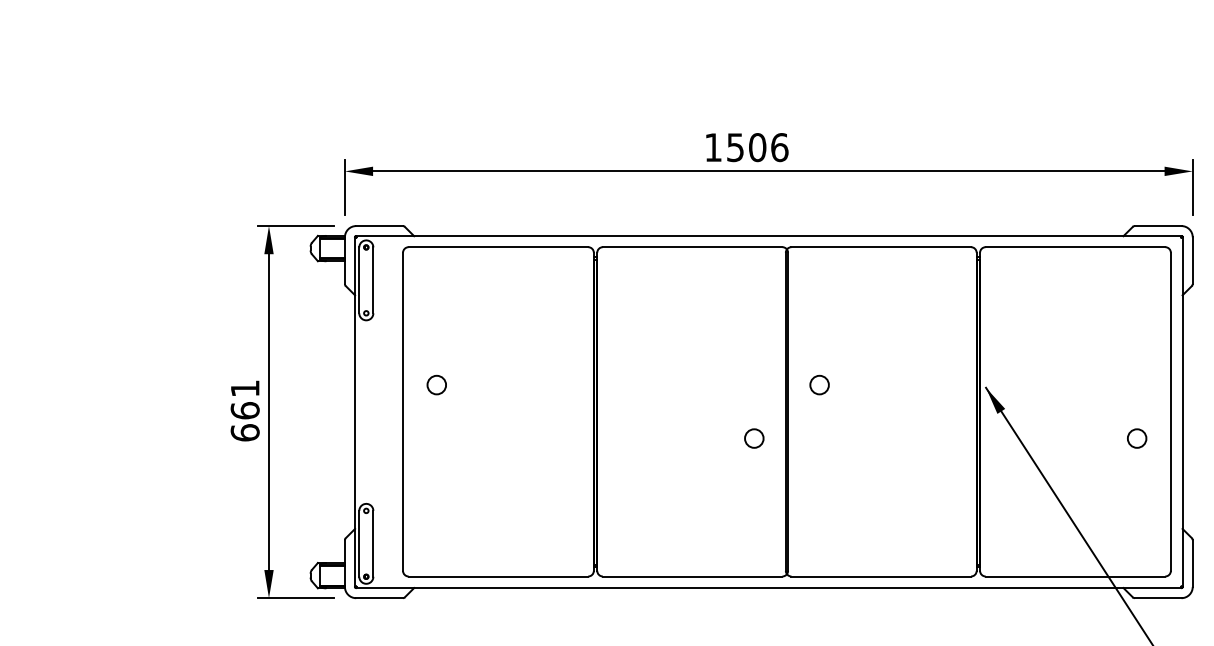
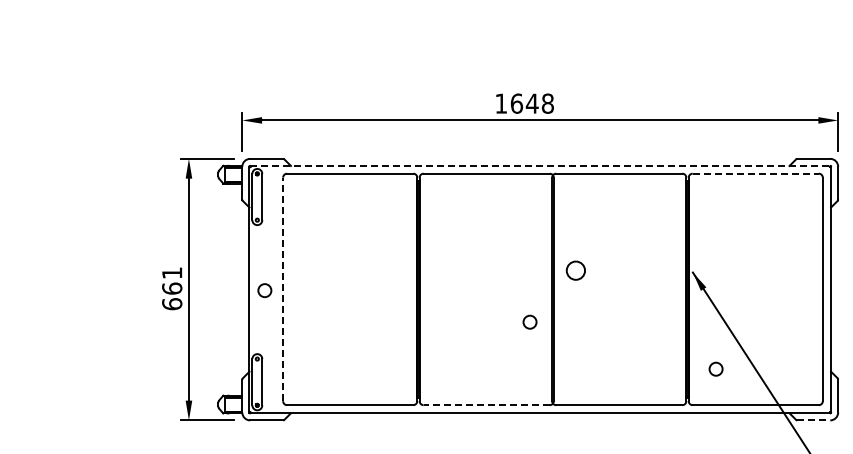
text: (757, 147) -> (532, 103), 1506 -> 1648
line: (769, 235) -> (540, 165), solid -> dashed
line: (1076, 246) -> (756, 173), solid -> dashed
circle: (436, 384) -> (264, 290), moved
circle: (818, 384) -> (575, 270), size x1.4
line: (403, 411) -> (283, 289), solid -> dashed
circle: (753, 437) -> (529, 321), moved
circle: (1136, 437) -> (715, 368), moved
line: (692, 576) -> (486, 405), solid -> dashed
line: (1159, 598) -> (814, 420), solid -> dashed

